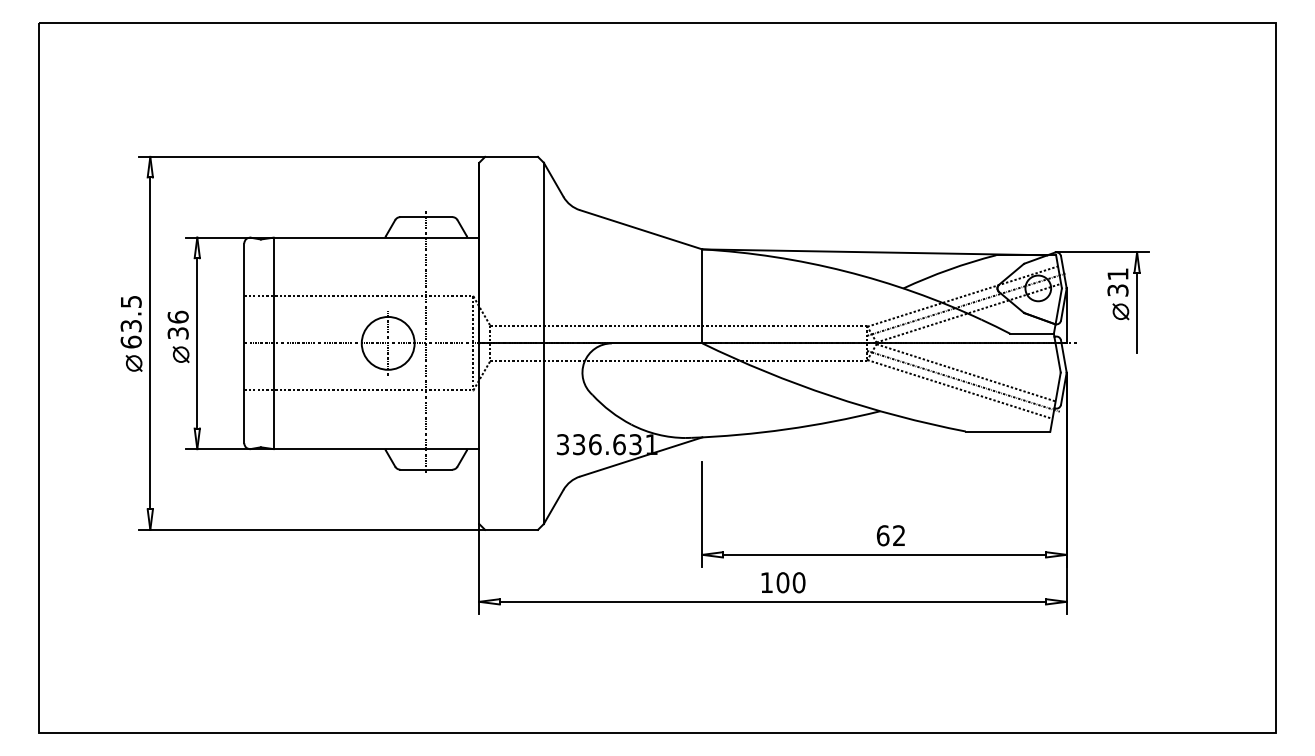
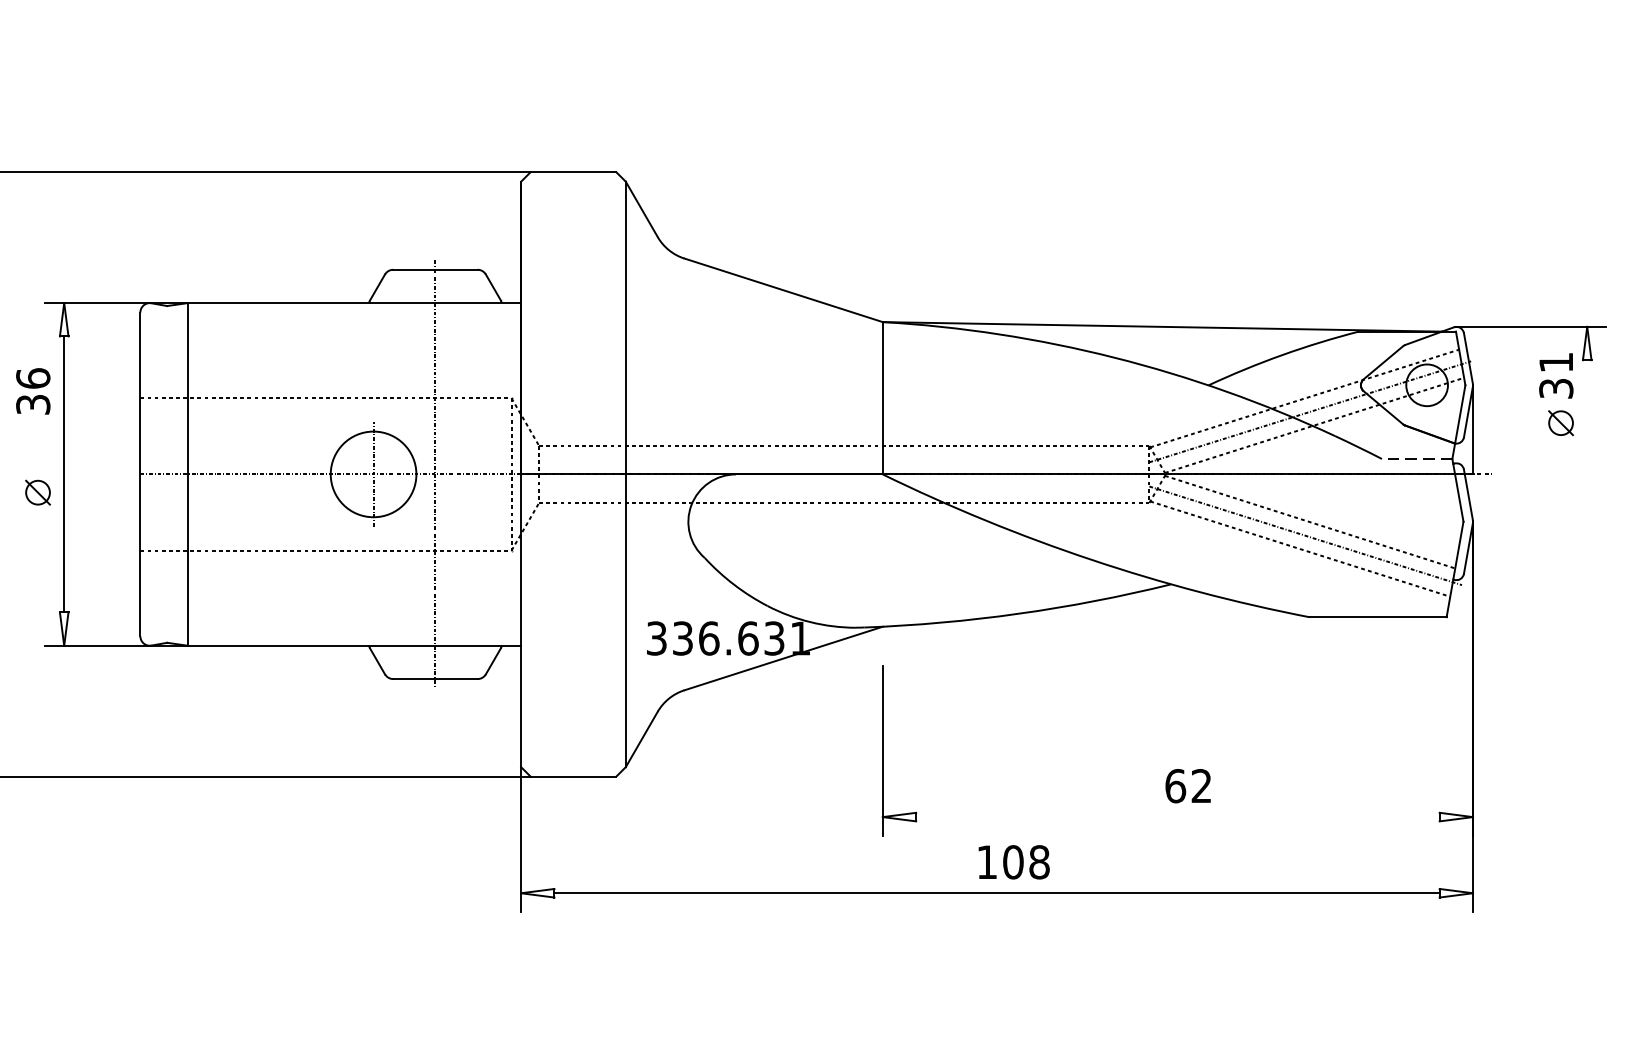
line: (1137, 312) -> (1587, 424), removed
text: (177, 324) -> (32, 390), moved
line: (1032, 333) -> (1417, 458), solid -> dashed
line: (884, 554) -> (1177, 816), removed
text: (798, 582) -> (1038, 861), 100 -> 108

